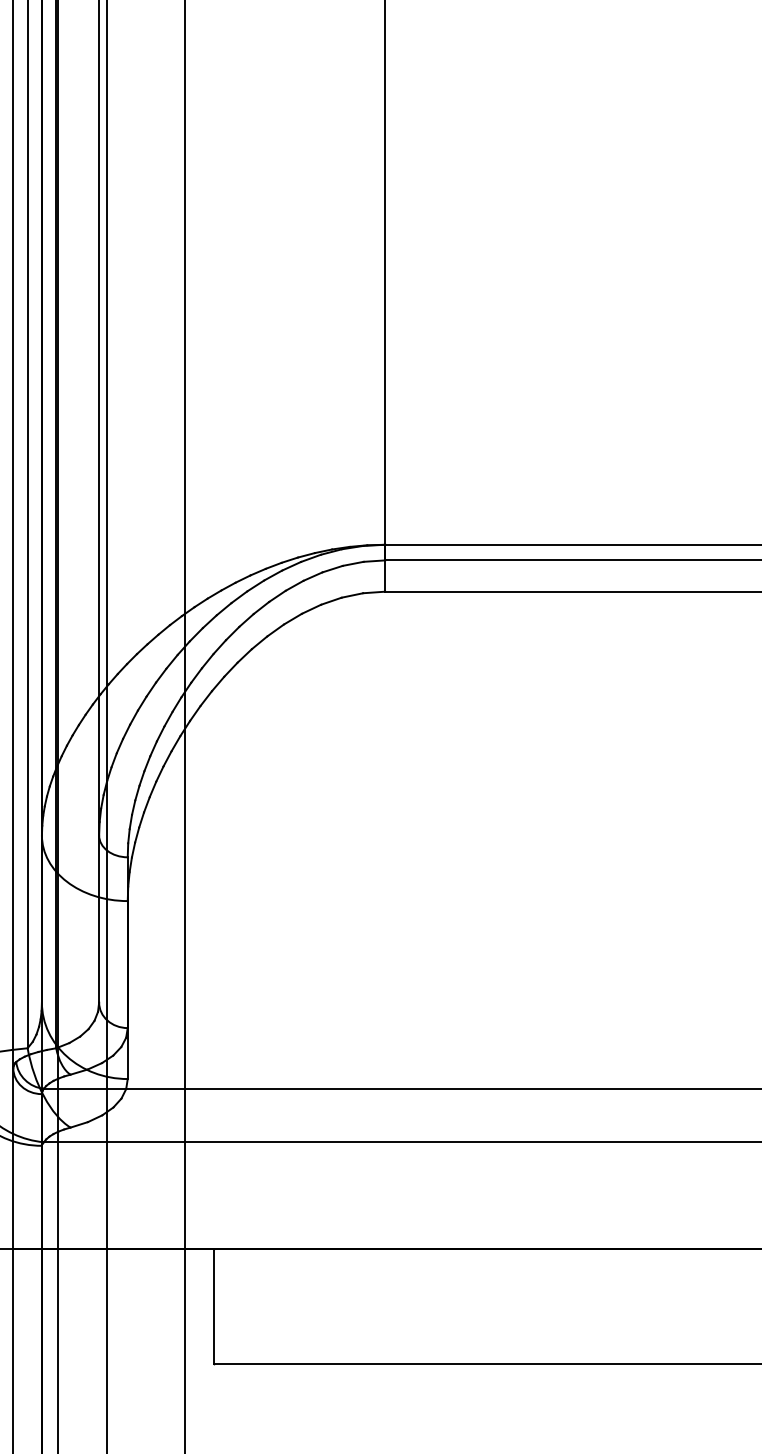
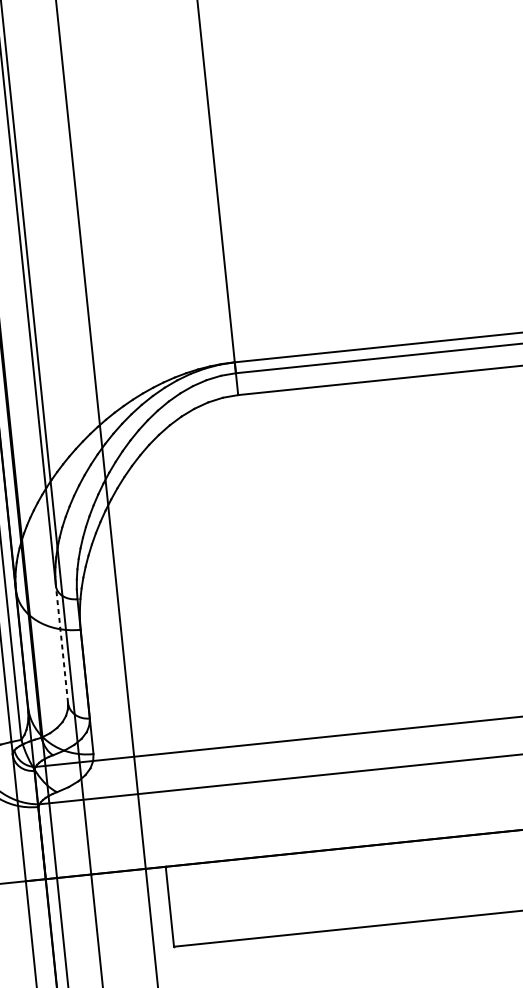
line: (99, 919) -> (62, 644), solid -> dashed

